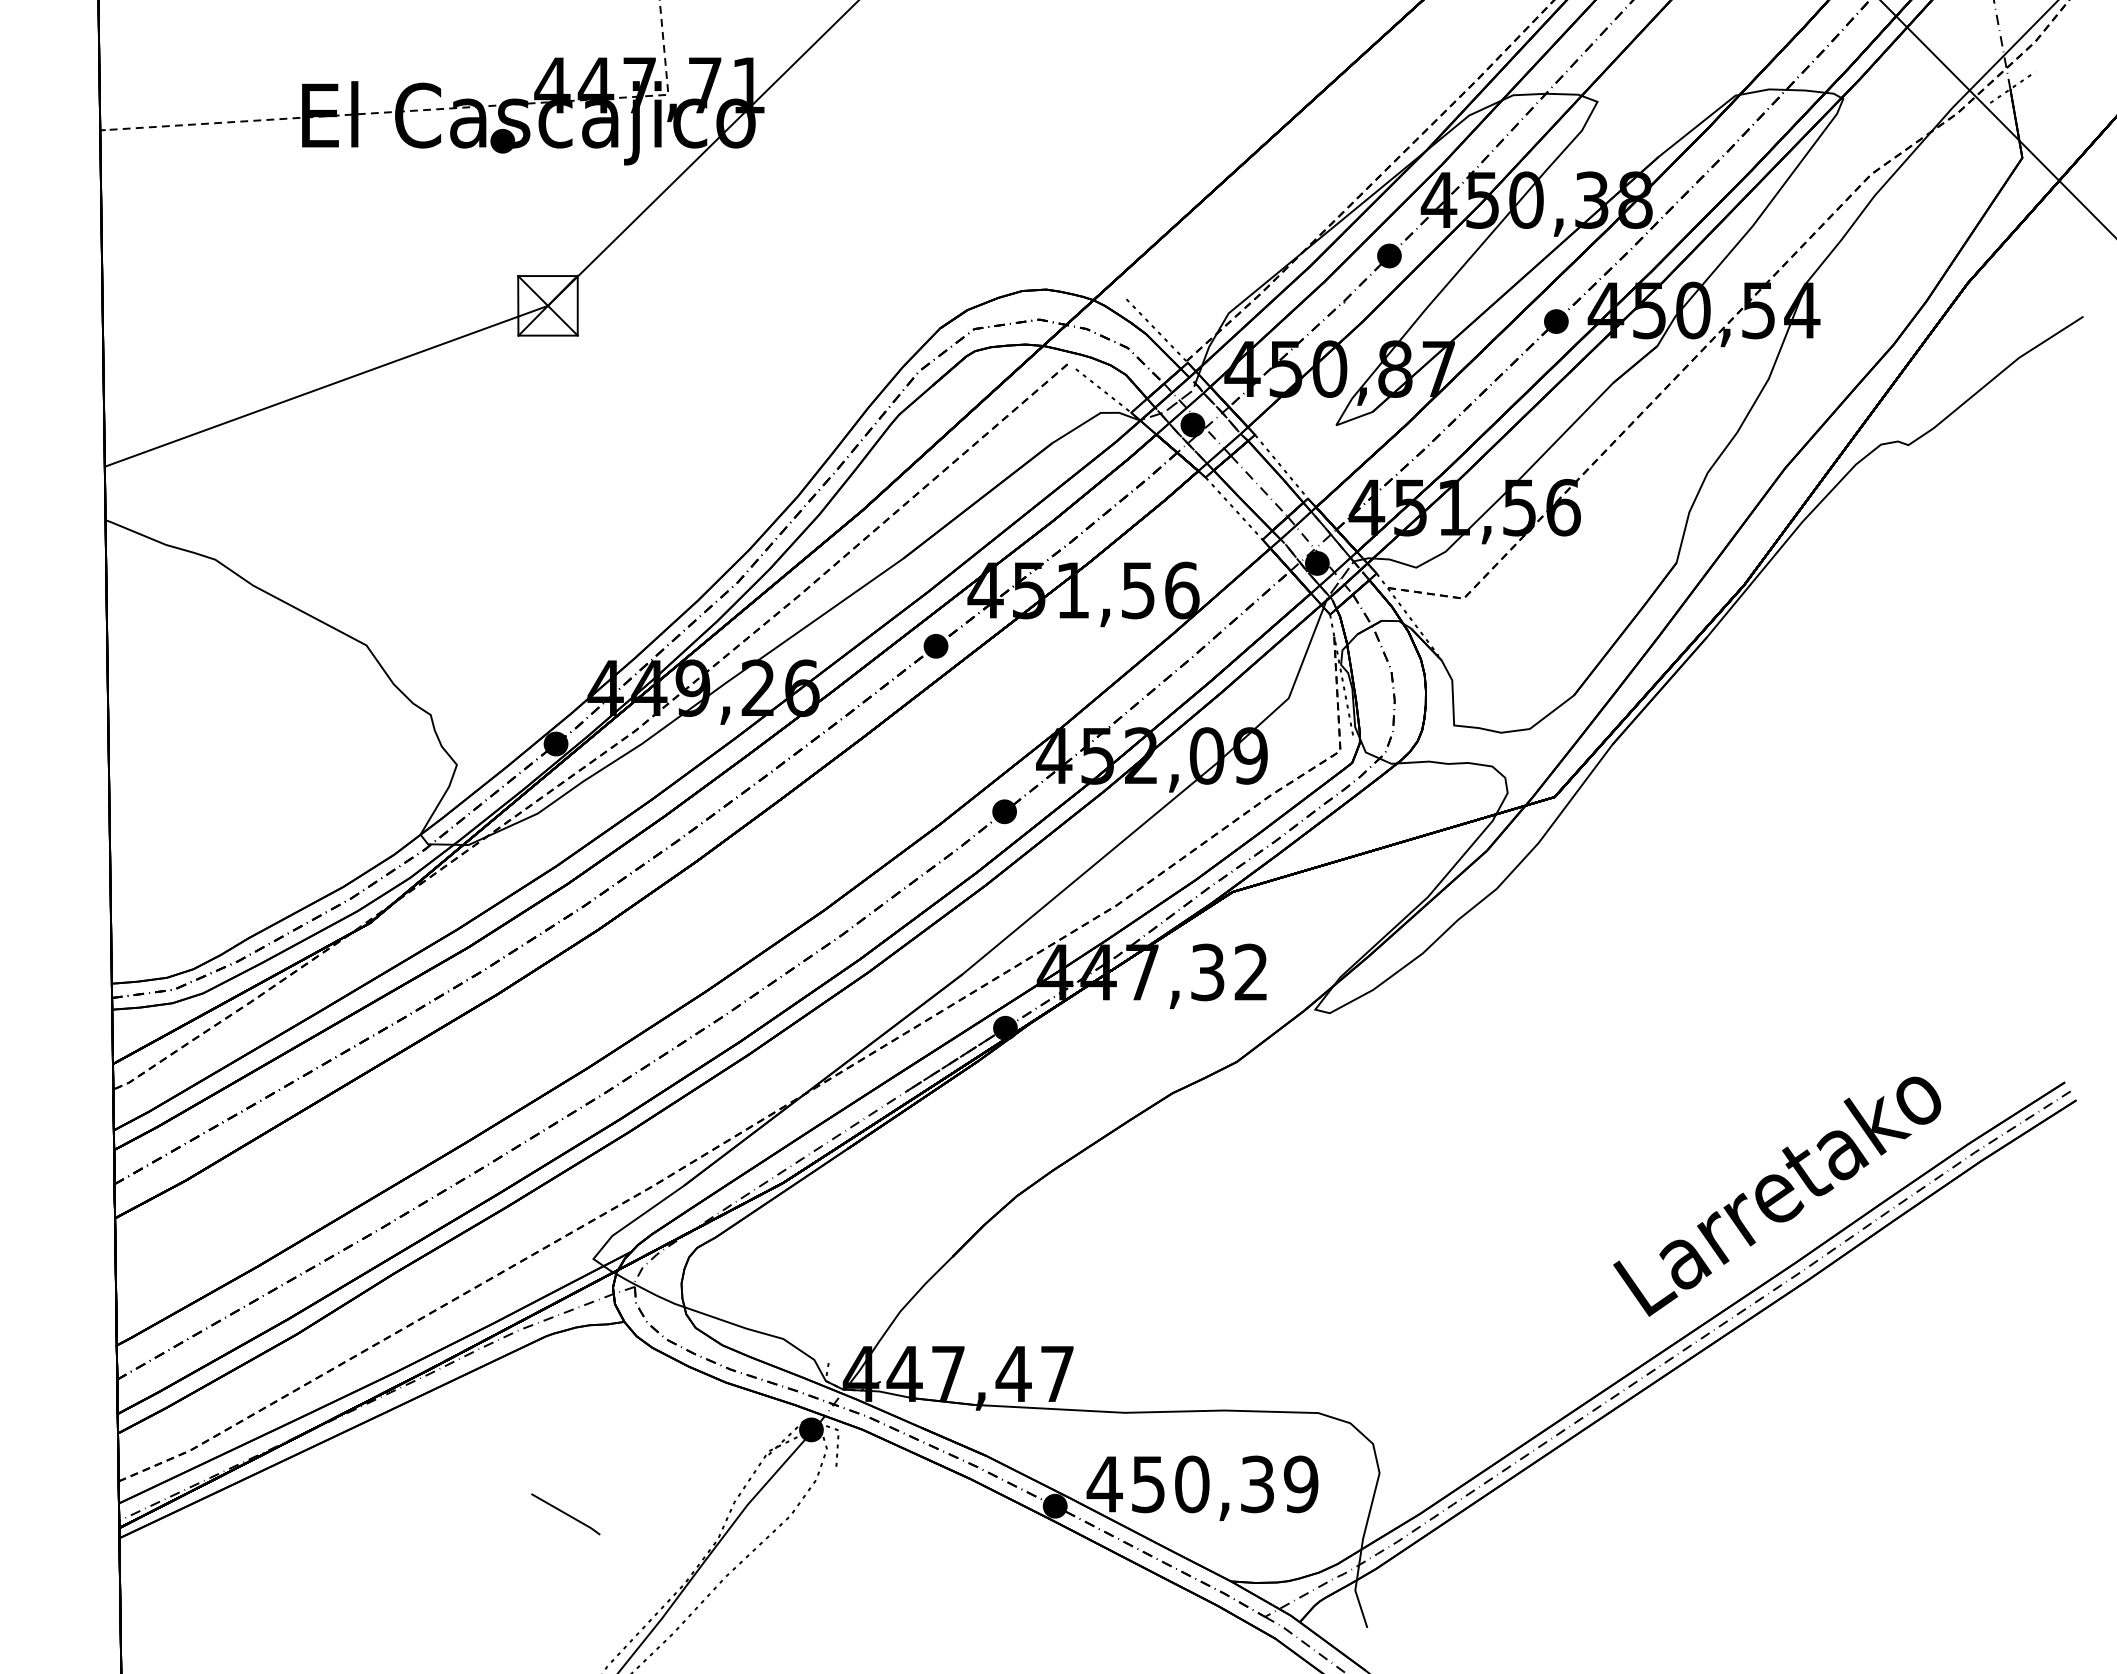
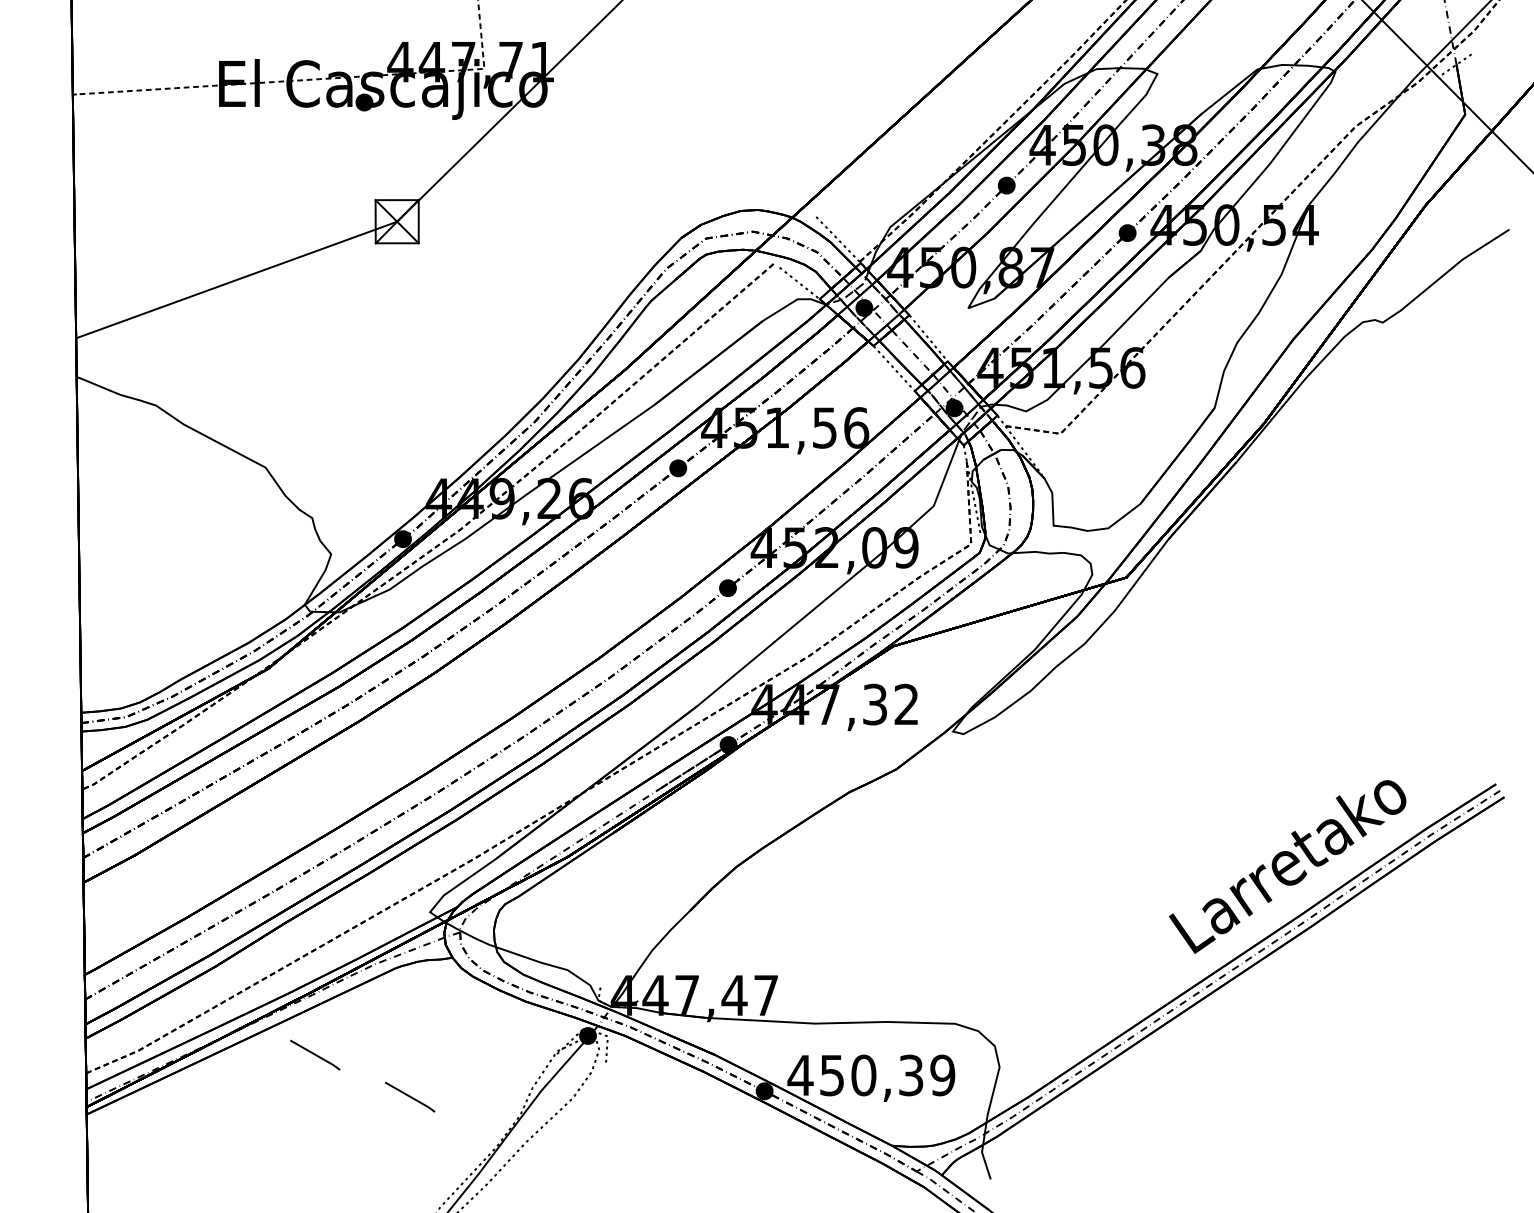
line: (434, 1456) -> (314, 1055), added

